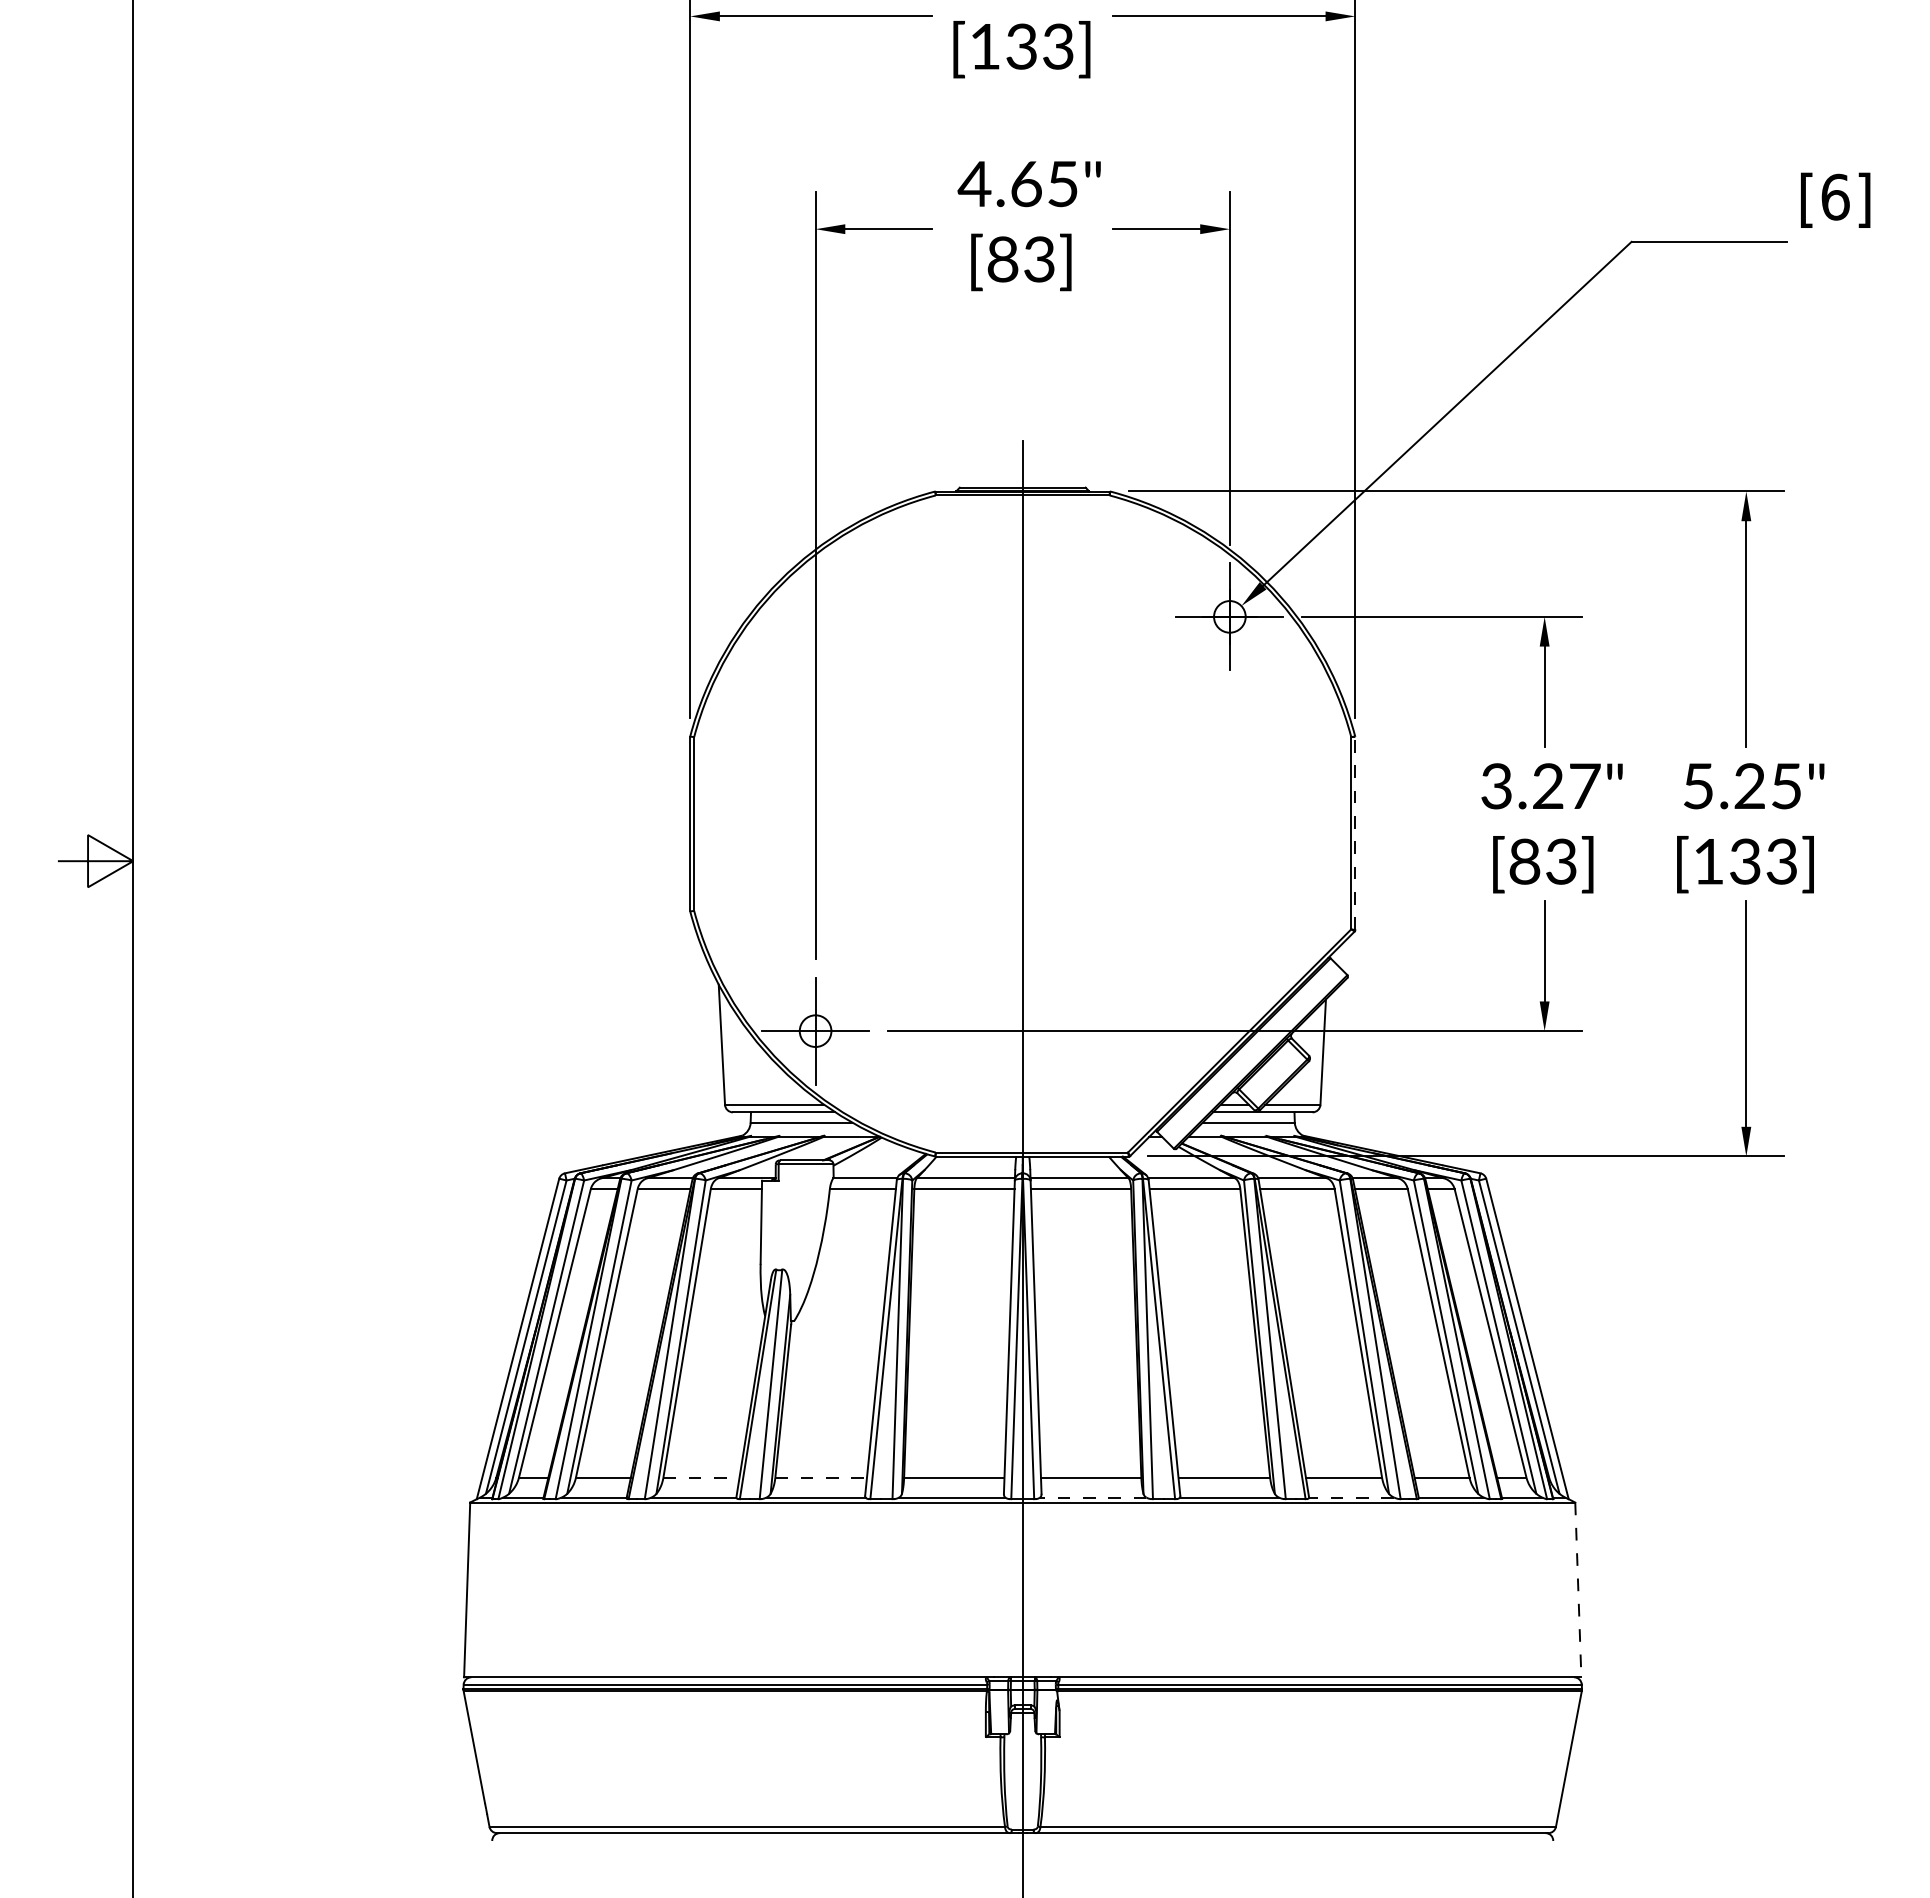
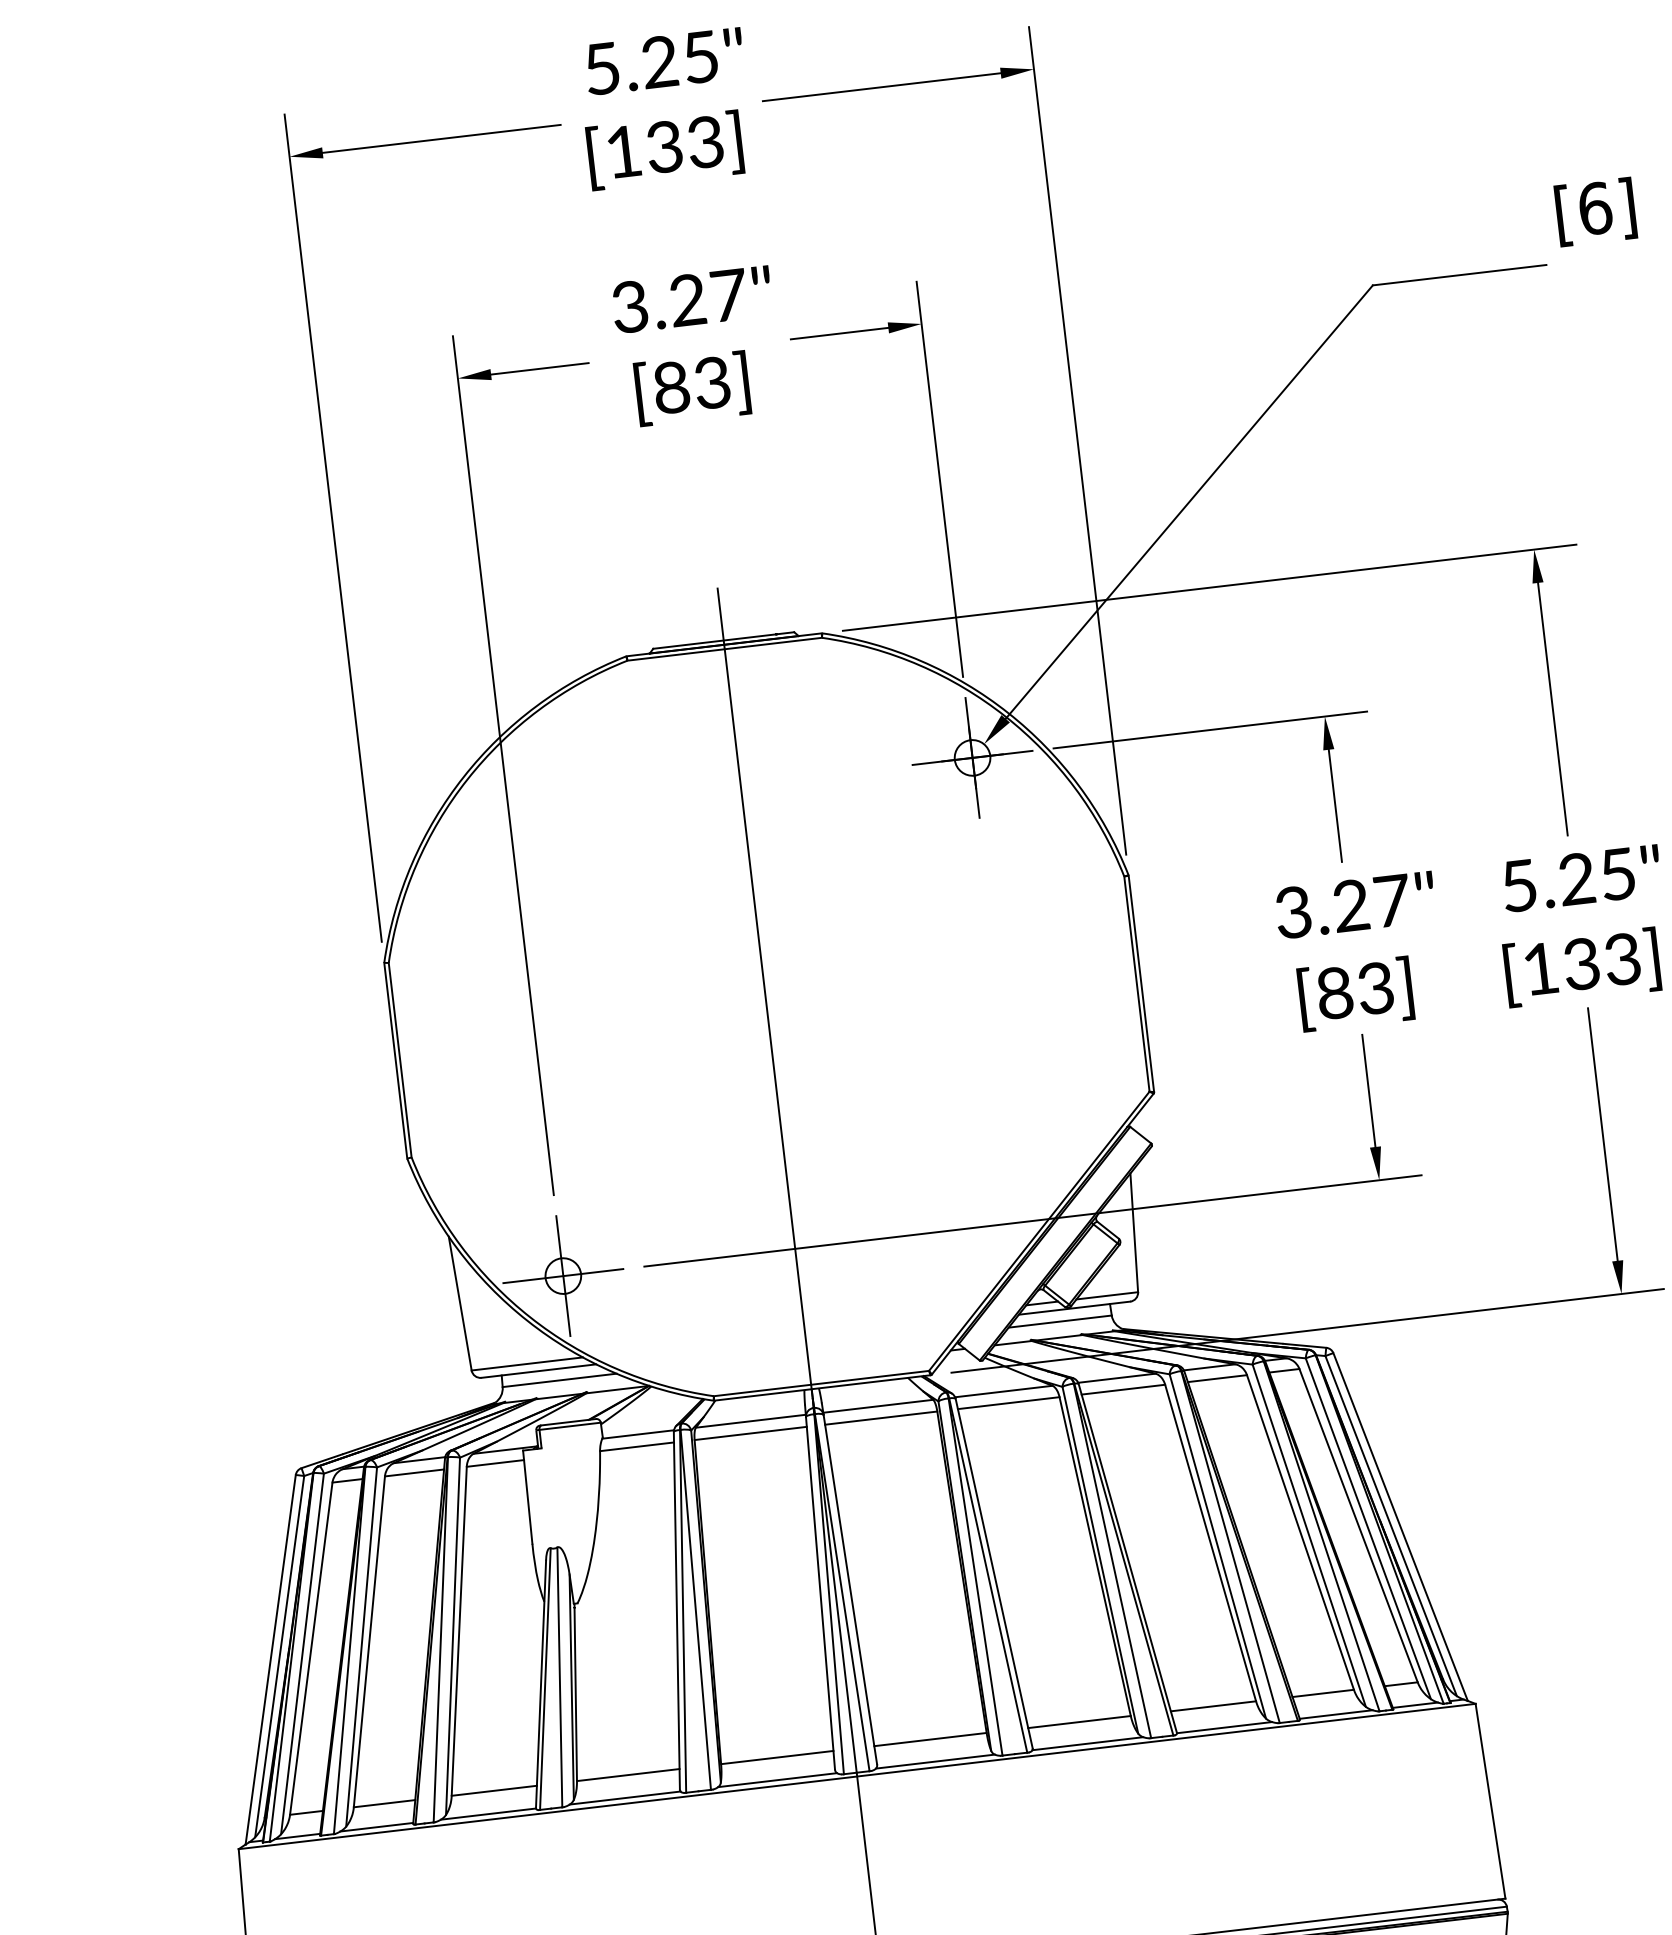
text: (1017, 184) -> (678, 301), 4.65" -> 3.27"
line: (1355, 833) -> (1141, 983), dashed -> solid
line: (701, 1477) -> (494, 1790), dashed -> solid
line: (821, 1477) -> (628, 1774), dashed -> solid
line: (1092, 1497) -> (934, 1761), dashed -> solid
line: (1351, 1497) -> (1224, 1727), dashed -> solid
line: (1578, 1590) -> (1490, 1801), dashed -> solid

